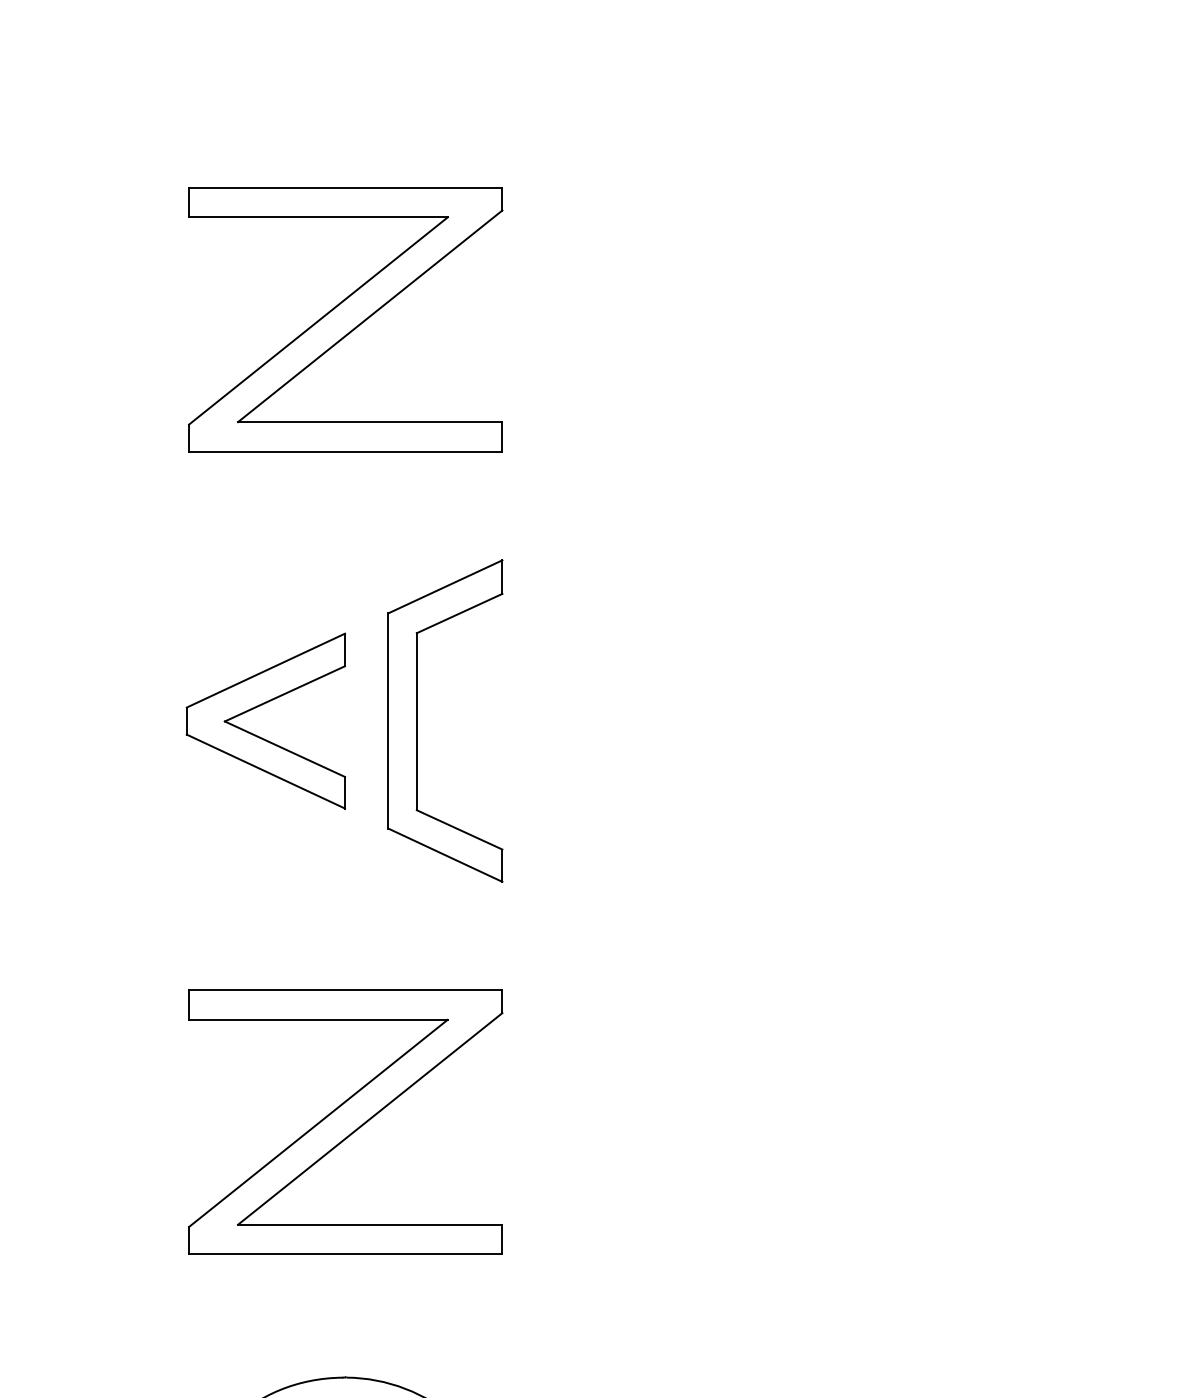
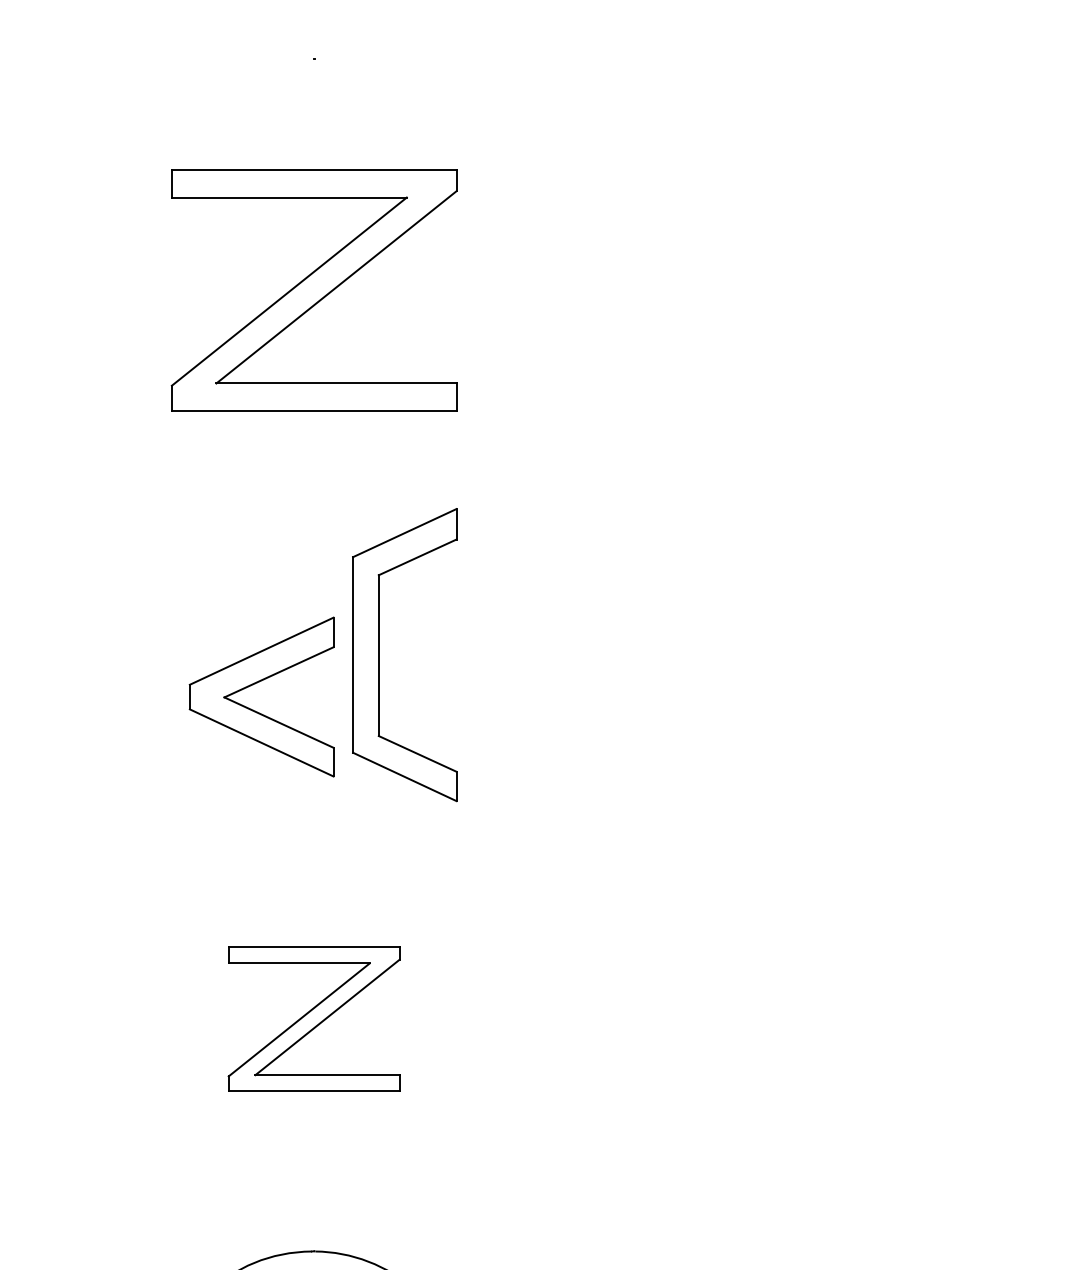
part: (259, 707) -> (255, 684), moved
part: (344, 1121) -> (313, 1018), size x0.6

